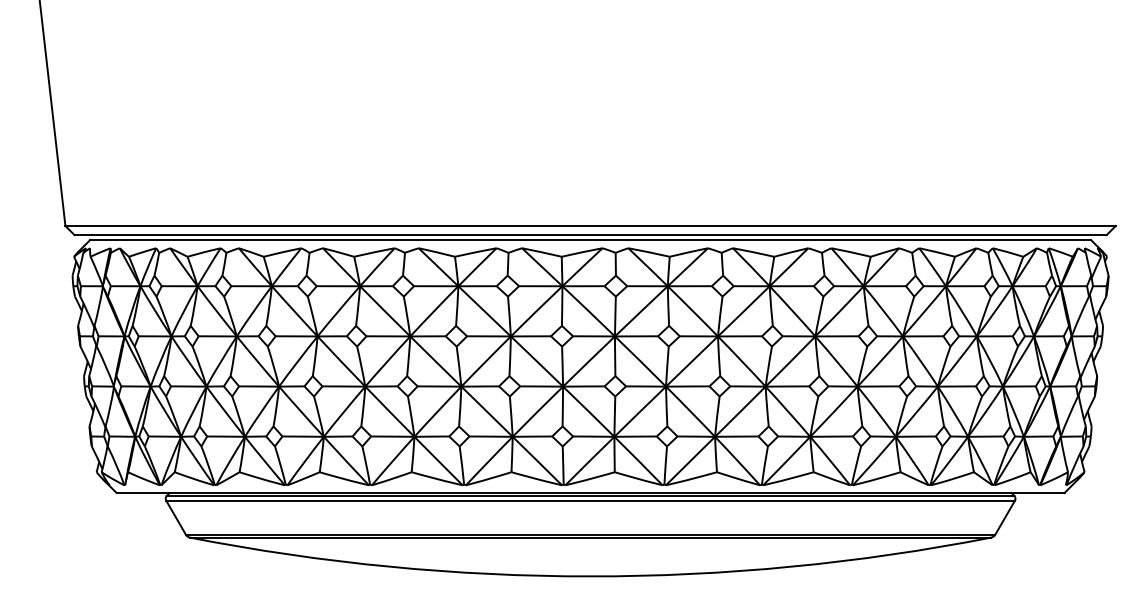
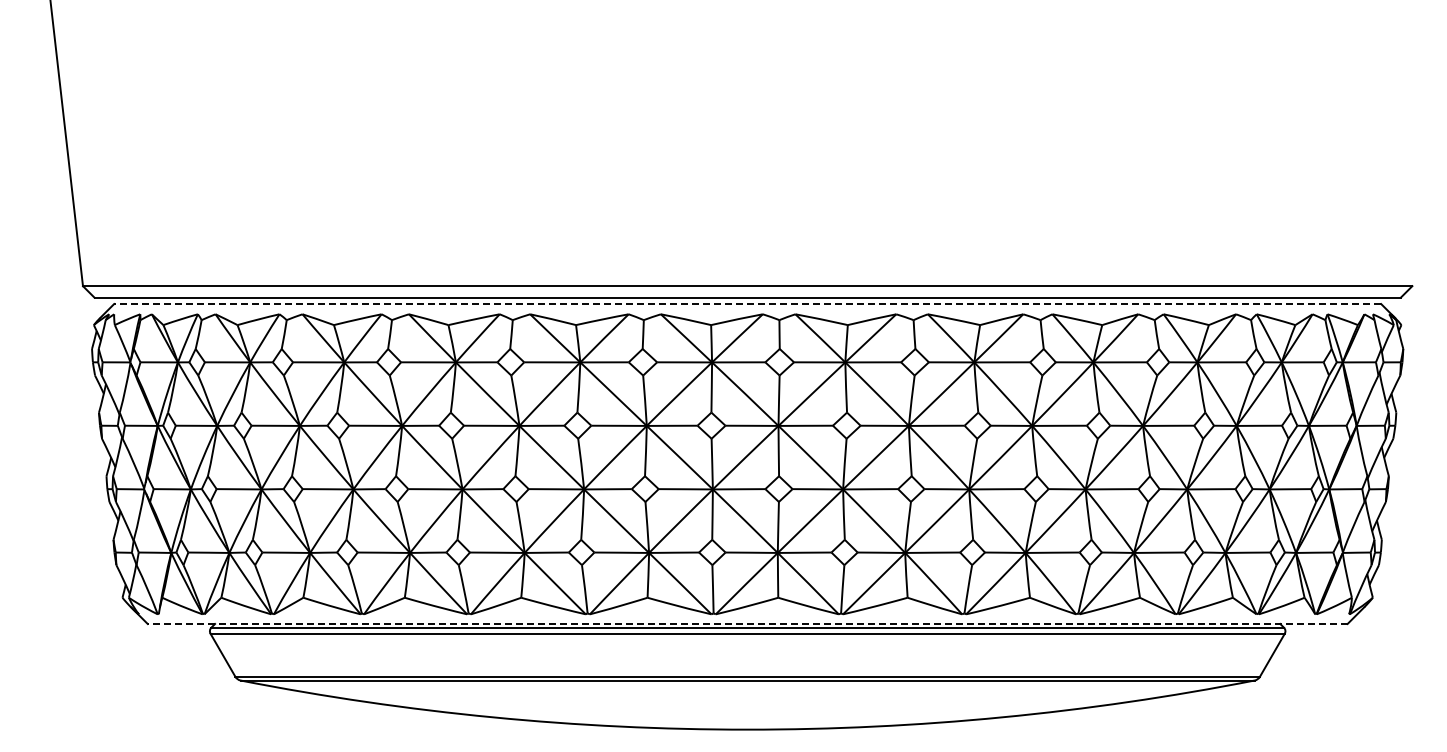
line: (590, 240) -> (747, 304), solid -> dashed
line: (590, 492) -> (747, 623), solid -> dashed

